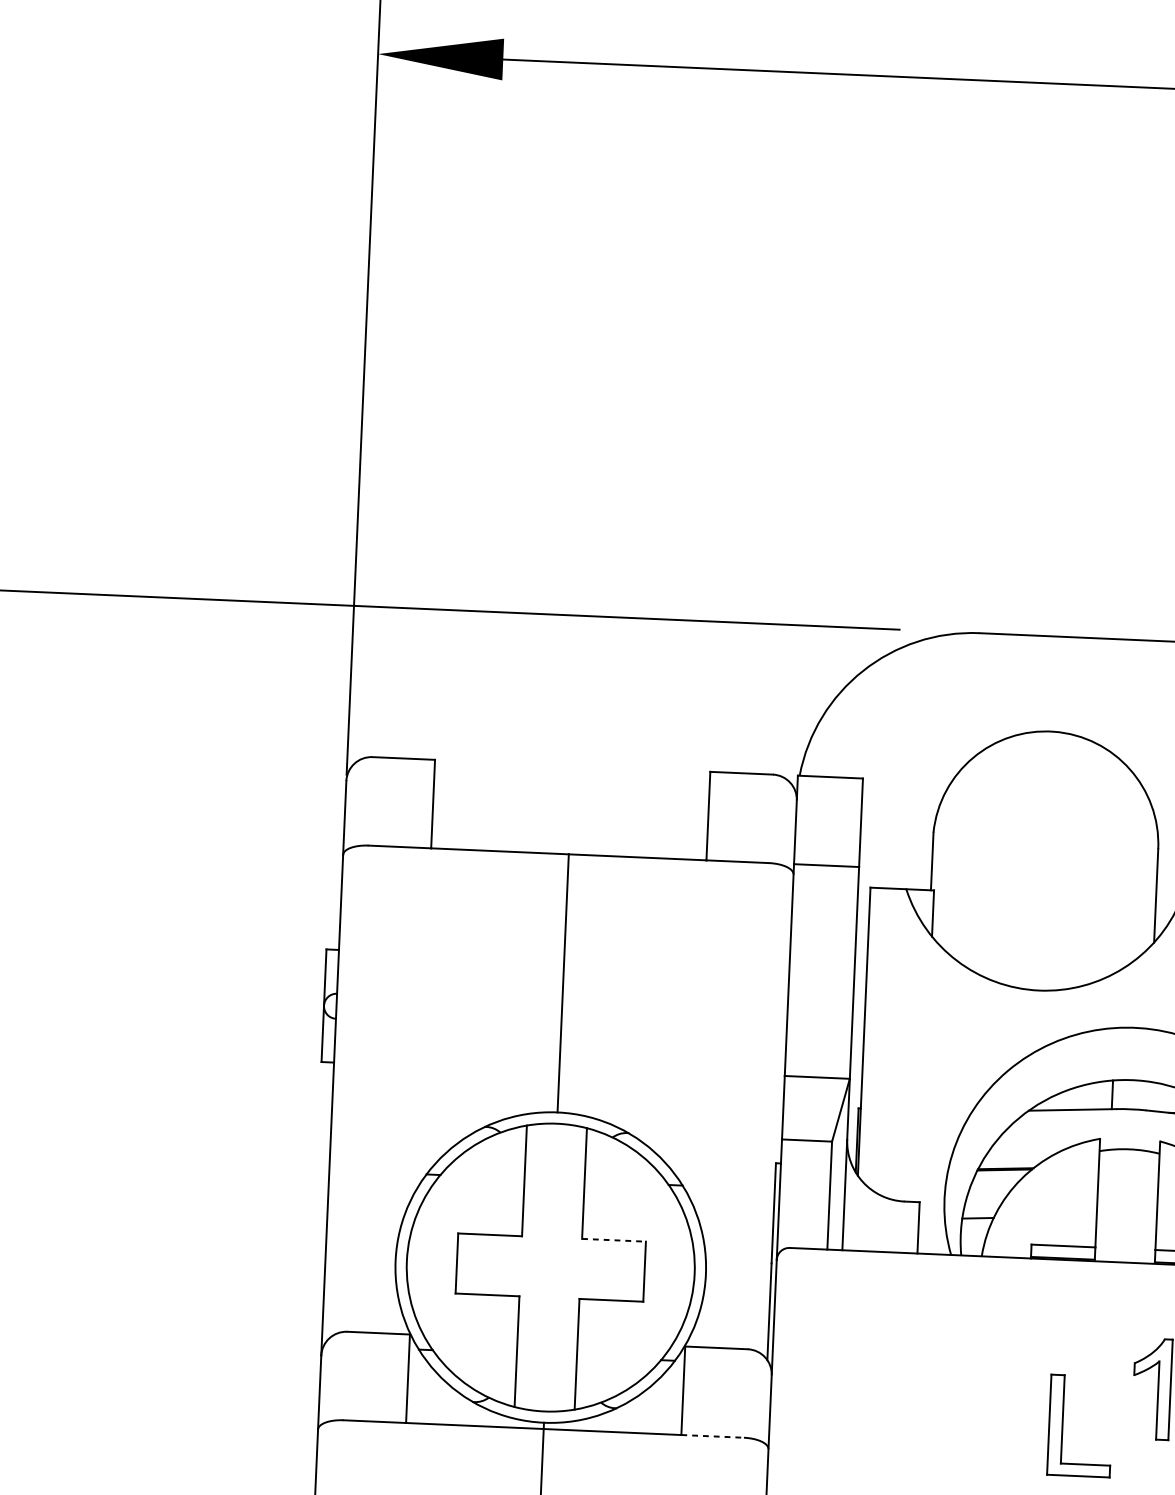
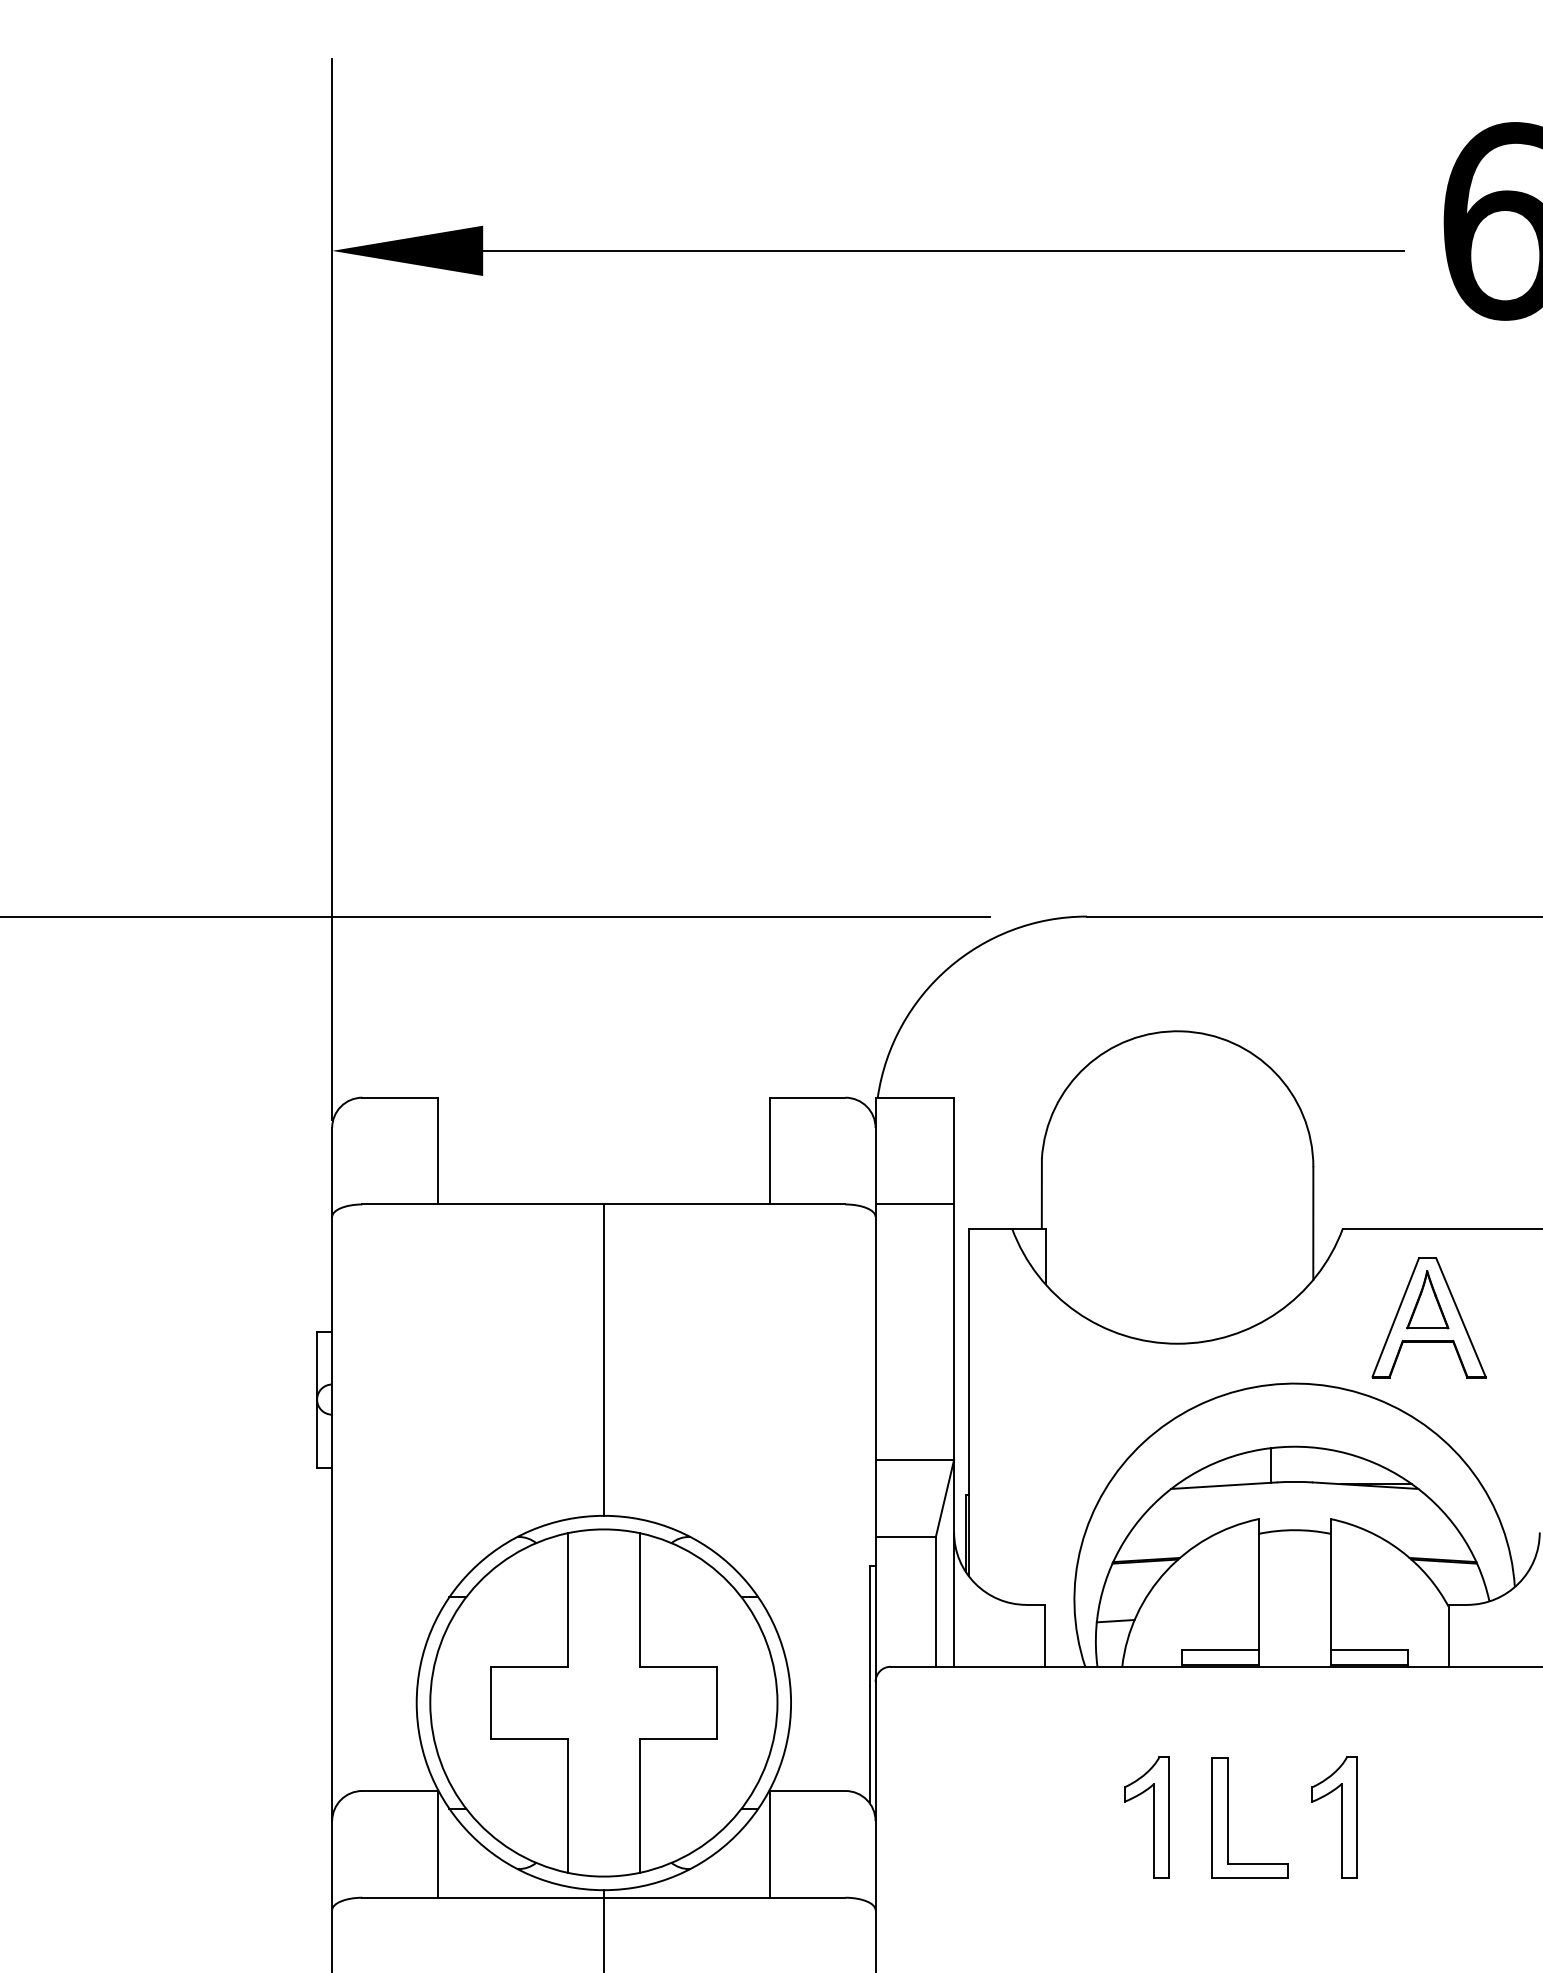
line: (614, 1240) -> (679, 1666), dashed -> solid
part: (1002, 1382) -> (1153, 1817), added
part: (1062, 1424) -> (1228, 1817), moved
line: (712, 1436) -> (807, 1897), dashed -> solid

